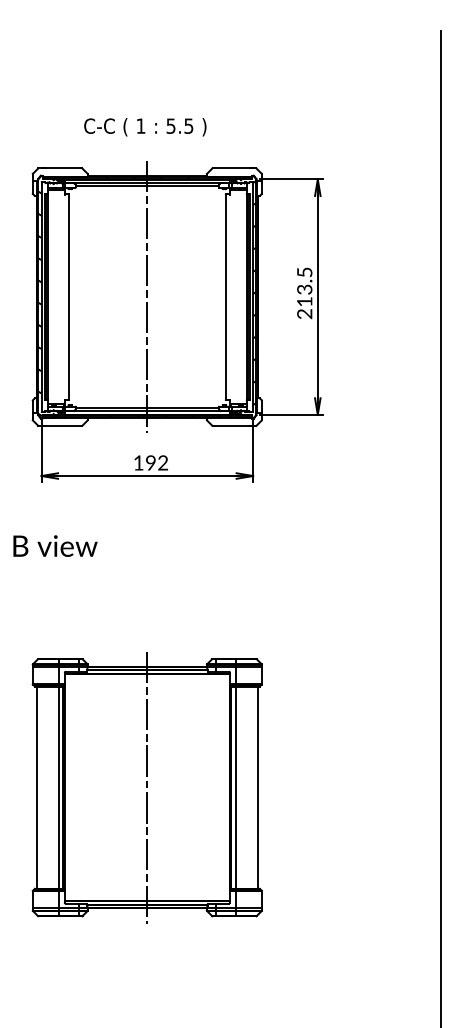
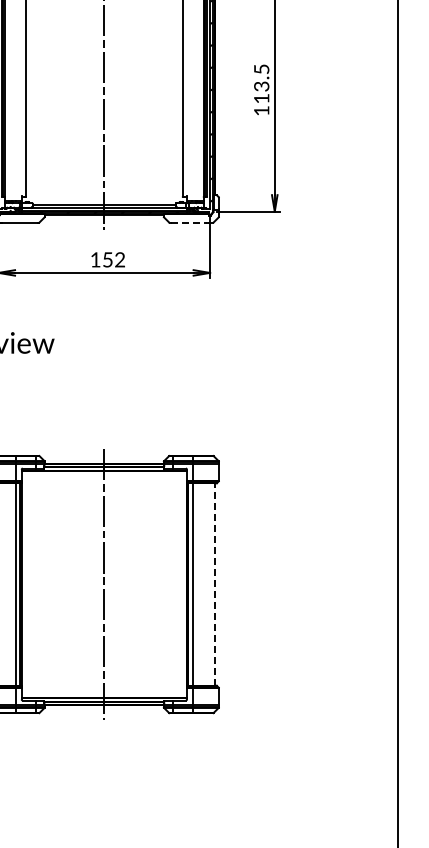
text: (304, 314) -> (261, 111), 213.5 -> 113.5
line: (232, 425) -> (189, 222), solid -> dashed
text: (150, 462) -> (107, 259), 192 -> 152
line: (258, 787) -> (215, 584), solid -> dashed

